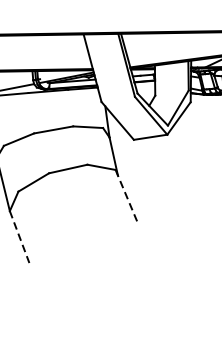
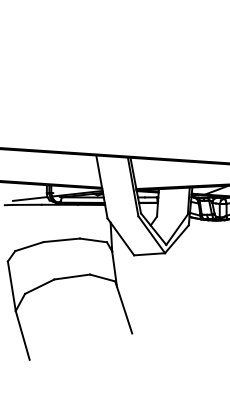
line: (126, 197) -> (123, 307), dashed -> solid
line: (19, 237) -> (22, 335), dashed -> solid

